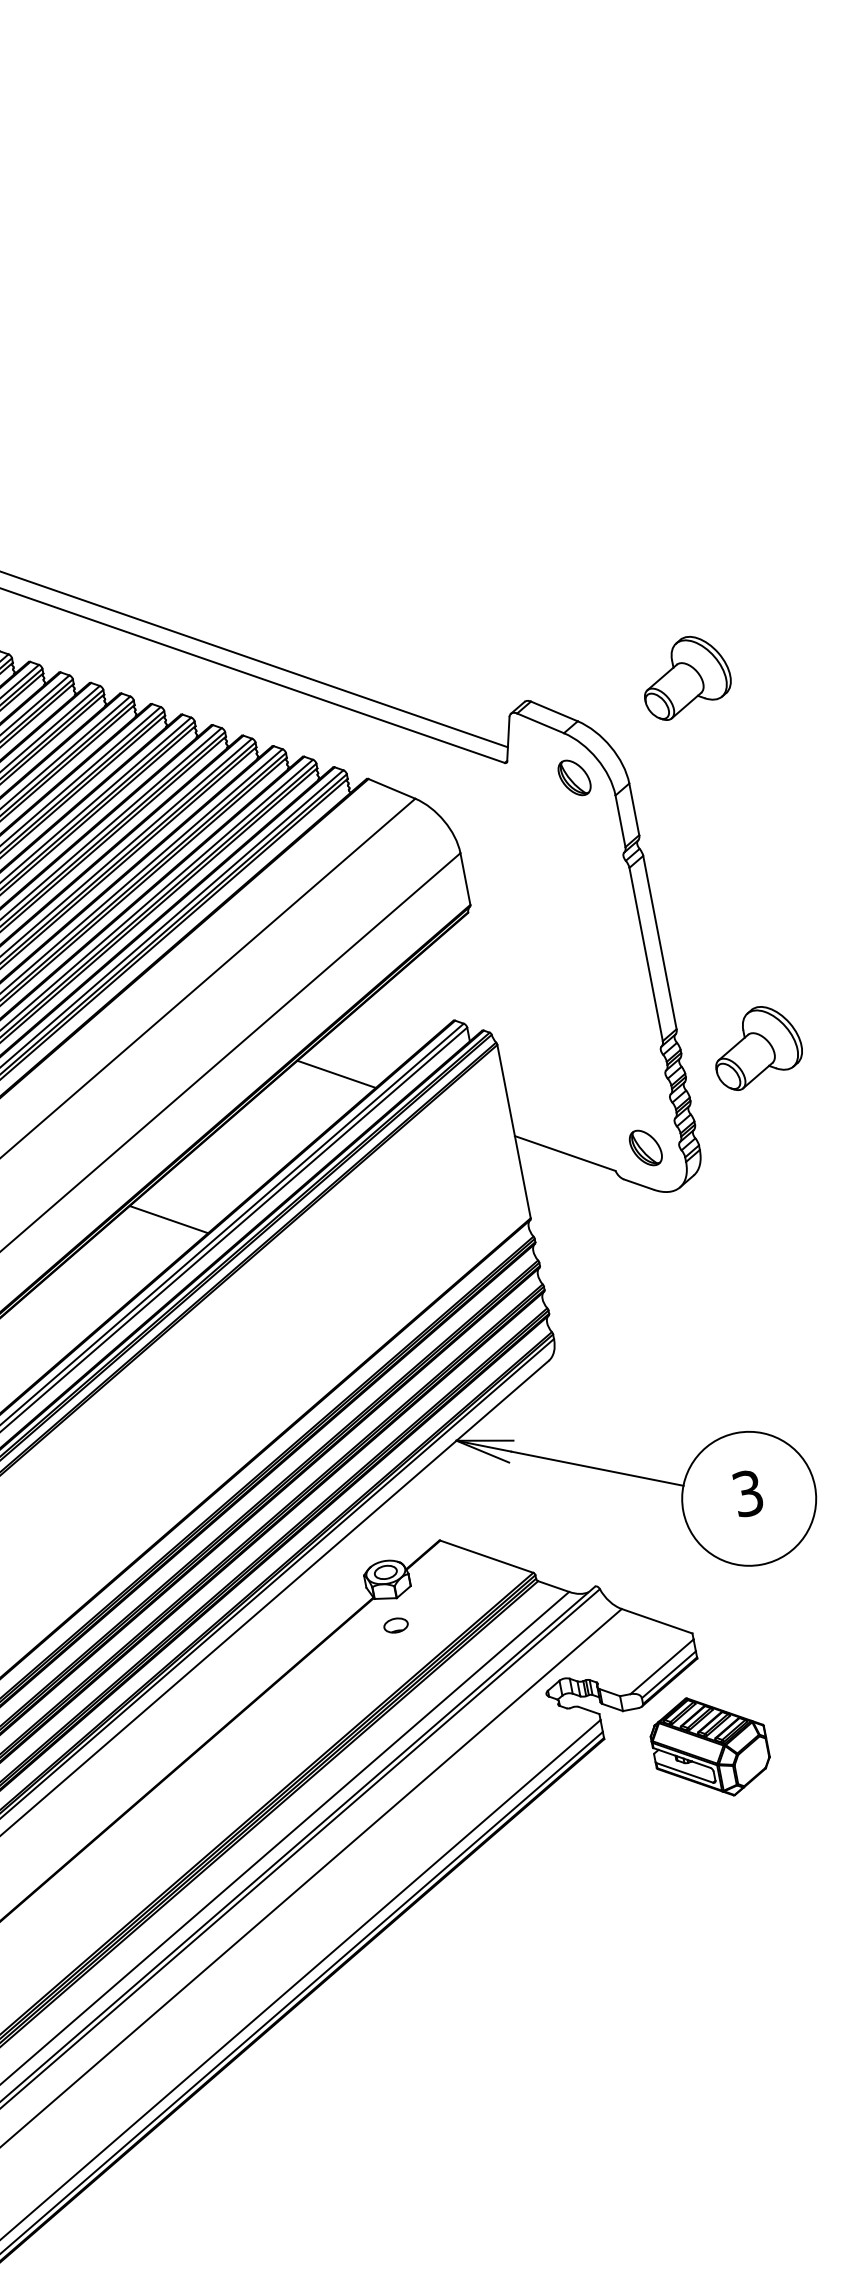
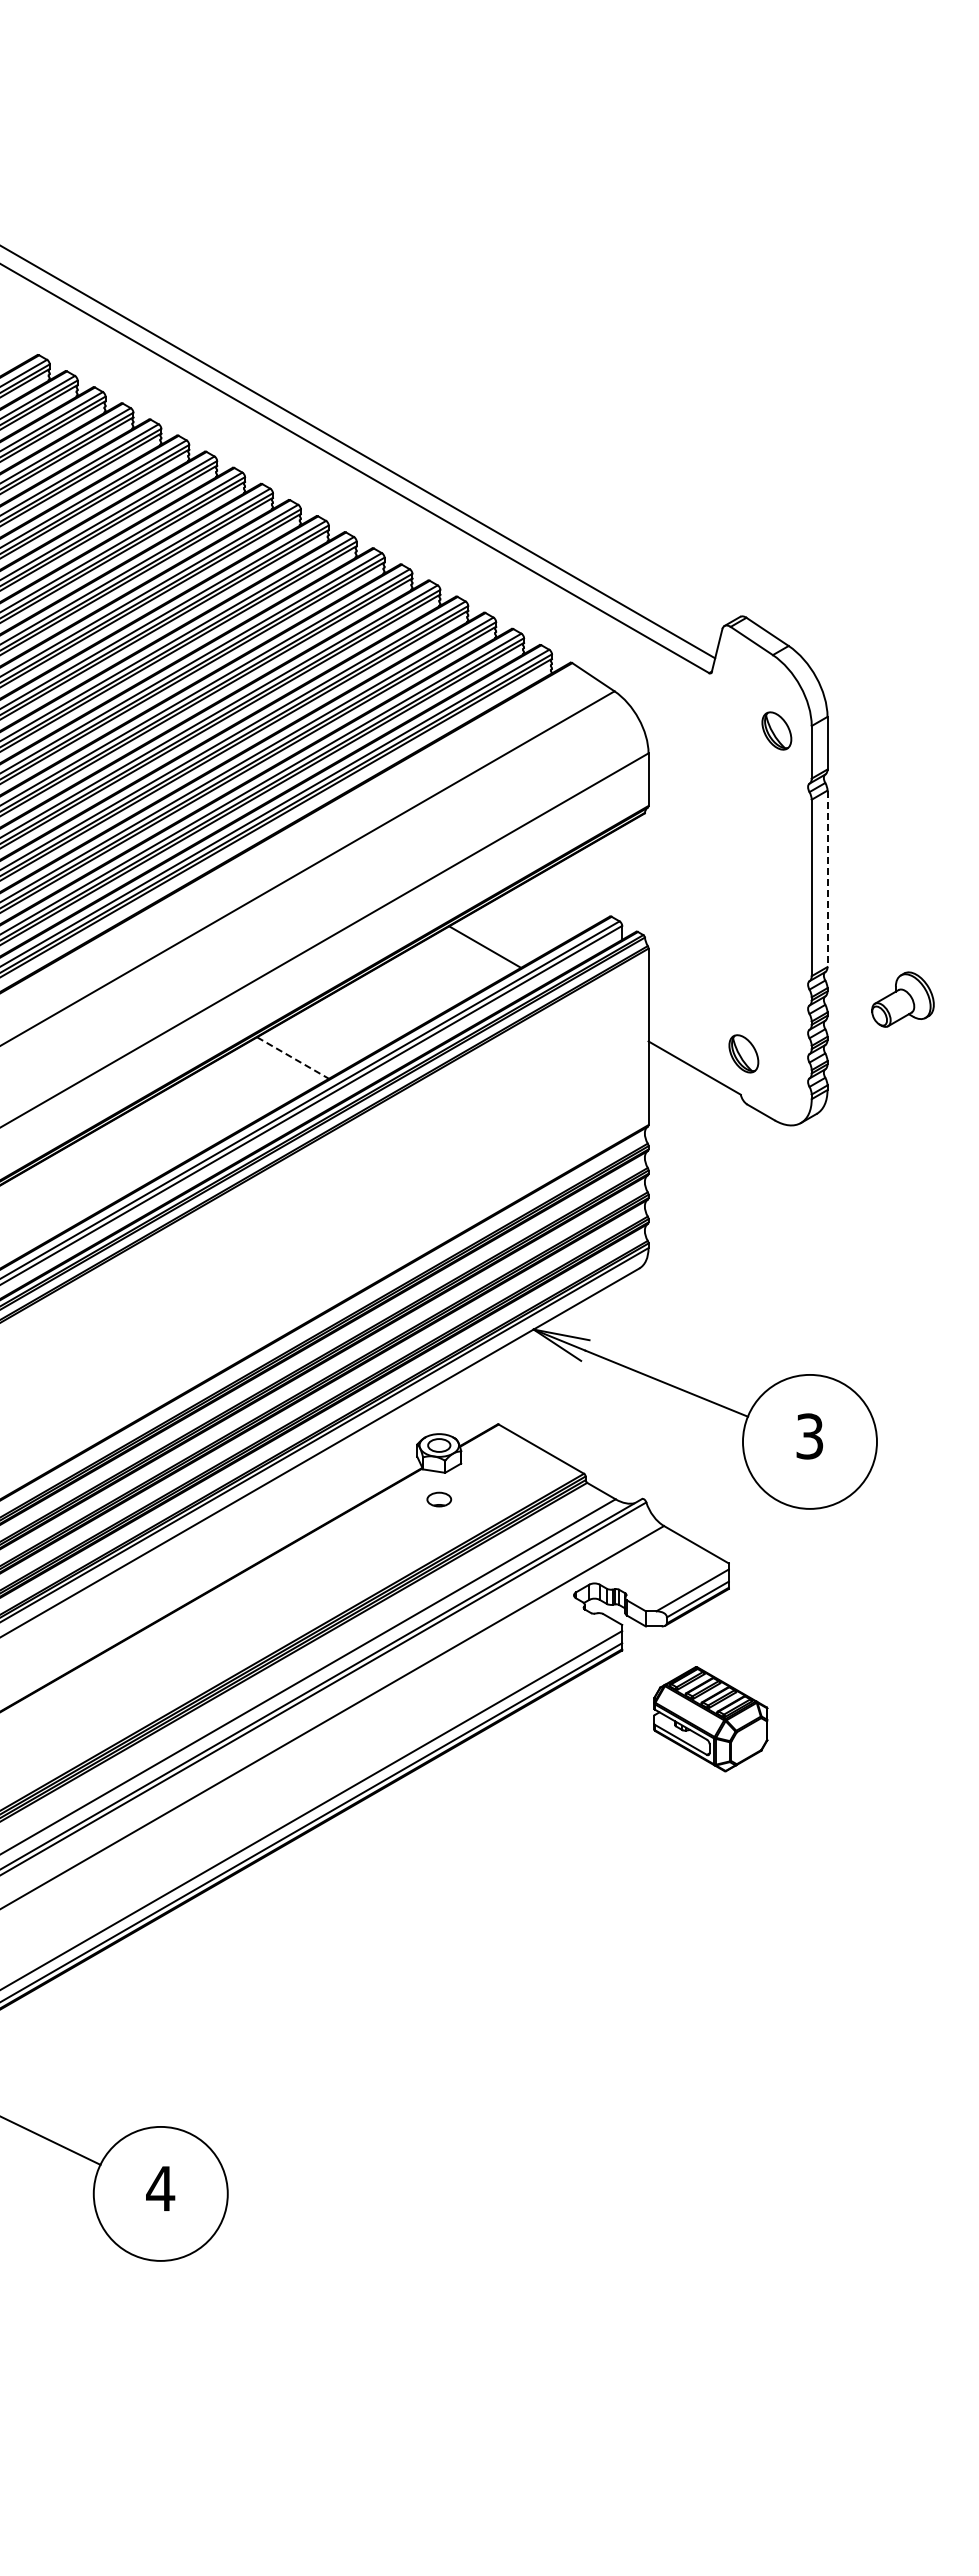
part: (685, 676) -> (902, 622), removed
part: (574, 777) -> (776, 730), moved
line: (660, 943) -> (827, 879), solid -> dashed
part: (756, 1046) -> (902, 999), size x0.7
part: (645, 1147) -> (743, 1053), moved
line: (169, 1219) -> (293, 1058), solid -> dashed
part: (709, 1747) -> (710, 1719), moved

